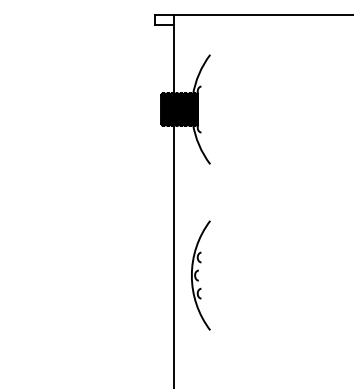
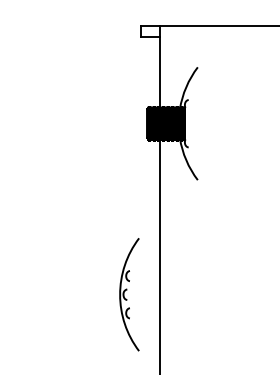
part: (200, 275) -> (129, 294), moved

